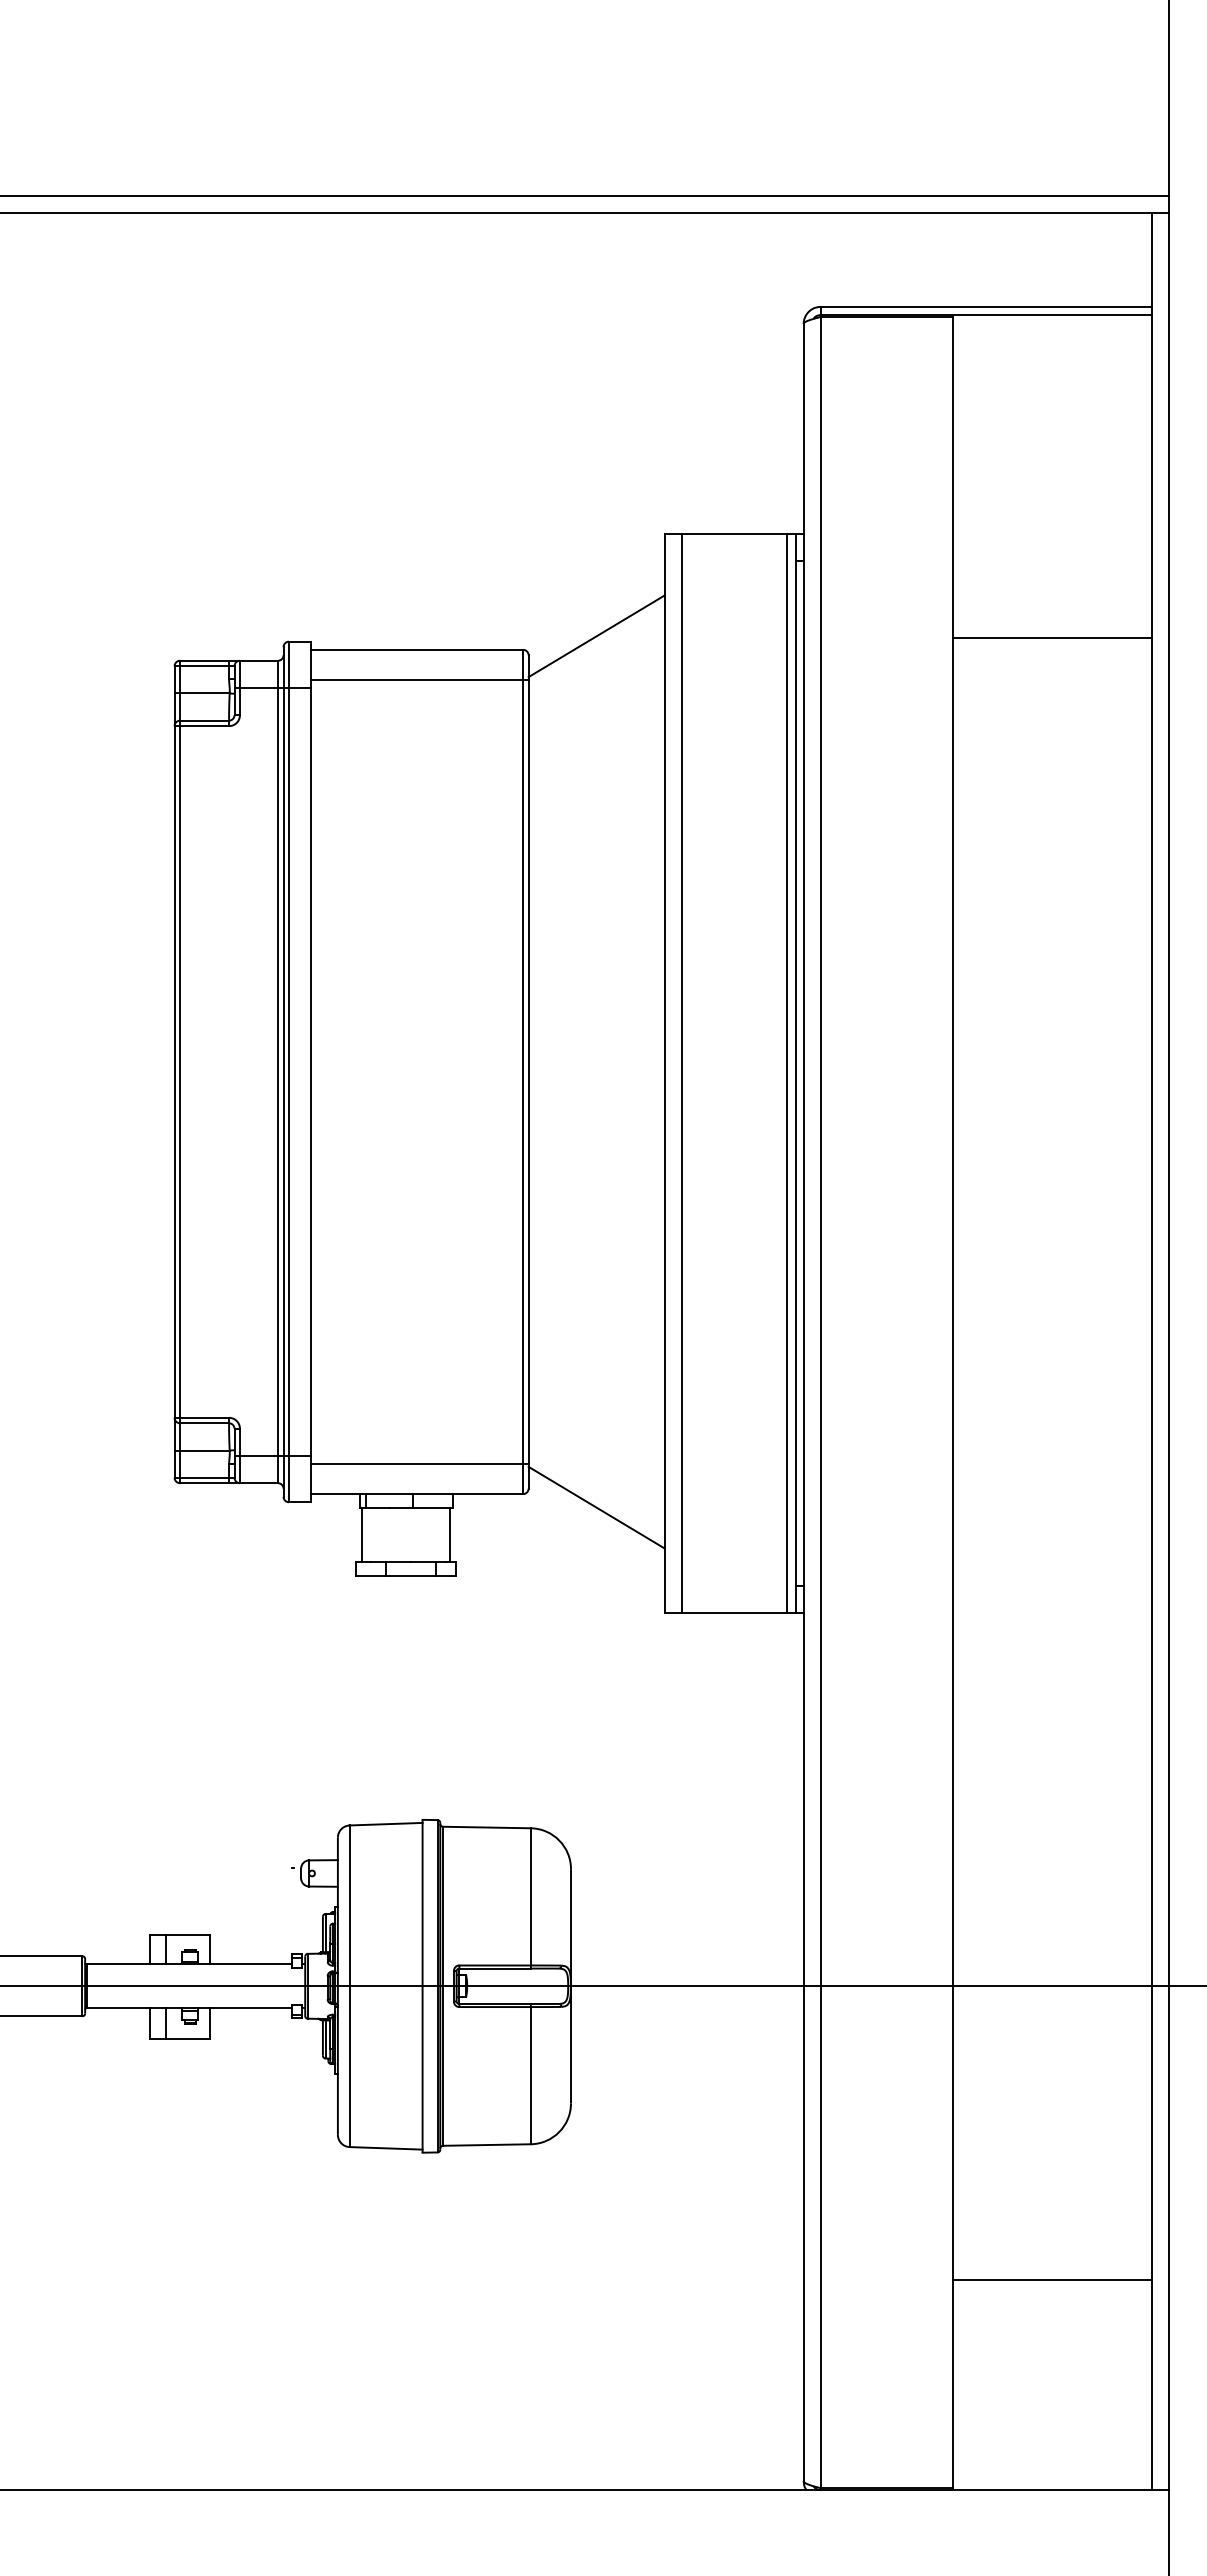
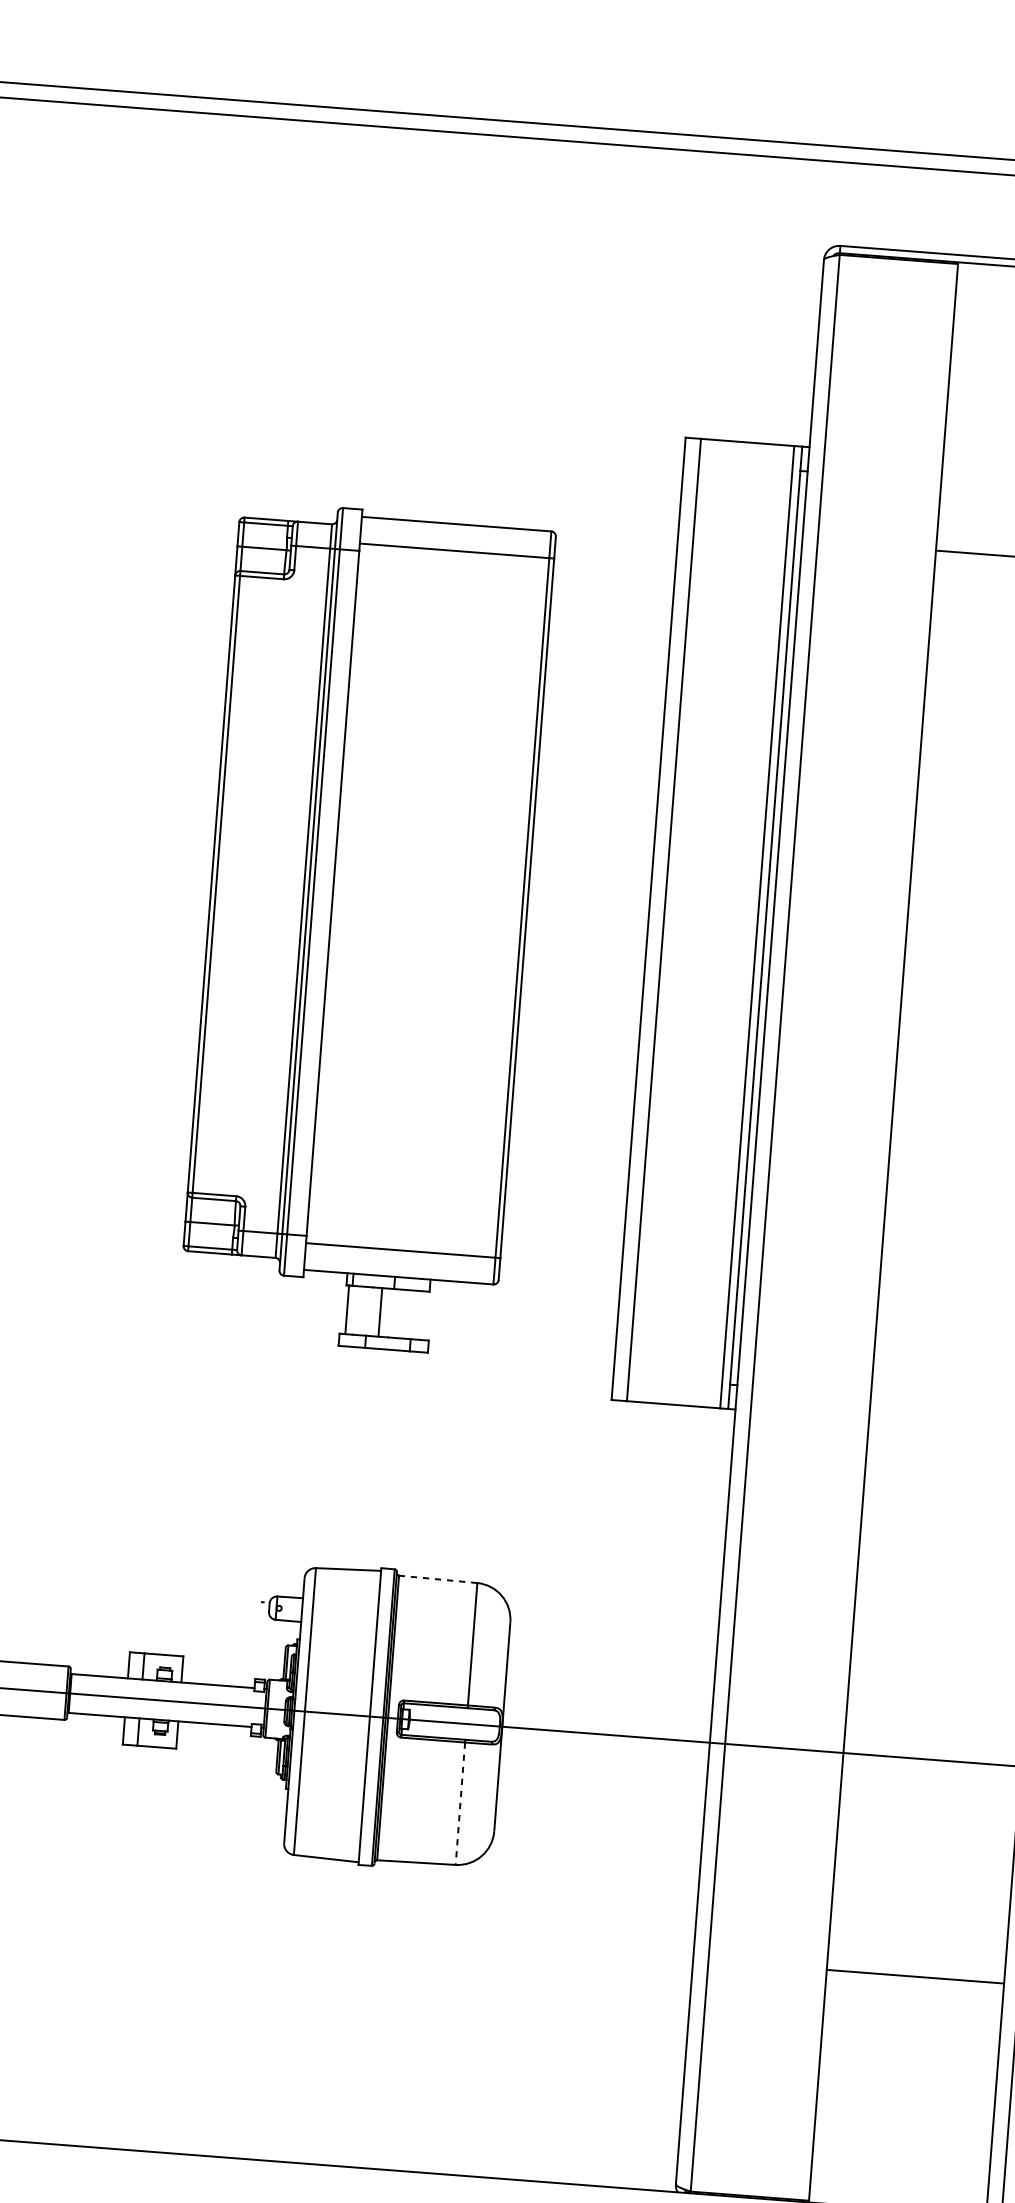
line: (596, 636) -> (617, 524), removed
line: (596, 1507) -> (557, 1301), removed
line: (449, 1534) -> (380, 1312), moved
line: (486, 1827) -> (437, 1579), solid -> dashed
line: (530, 2075) -> (460, 1803), solid -> dashed
line: (1052, 2280) -> (915, 1976), moved

